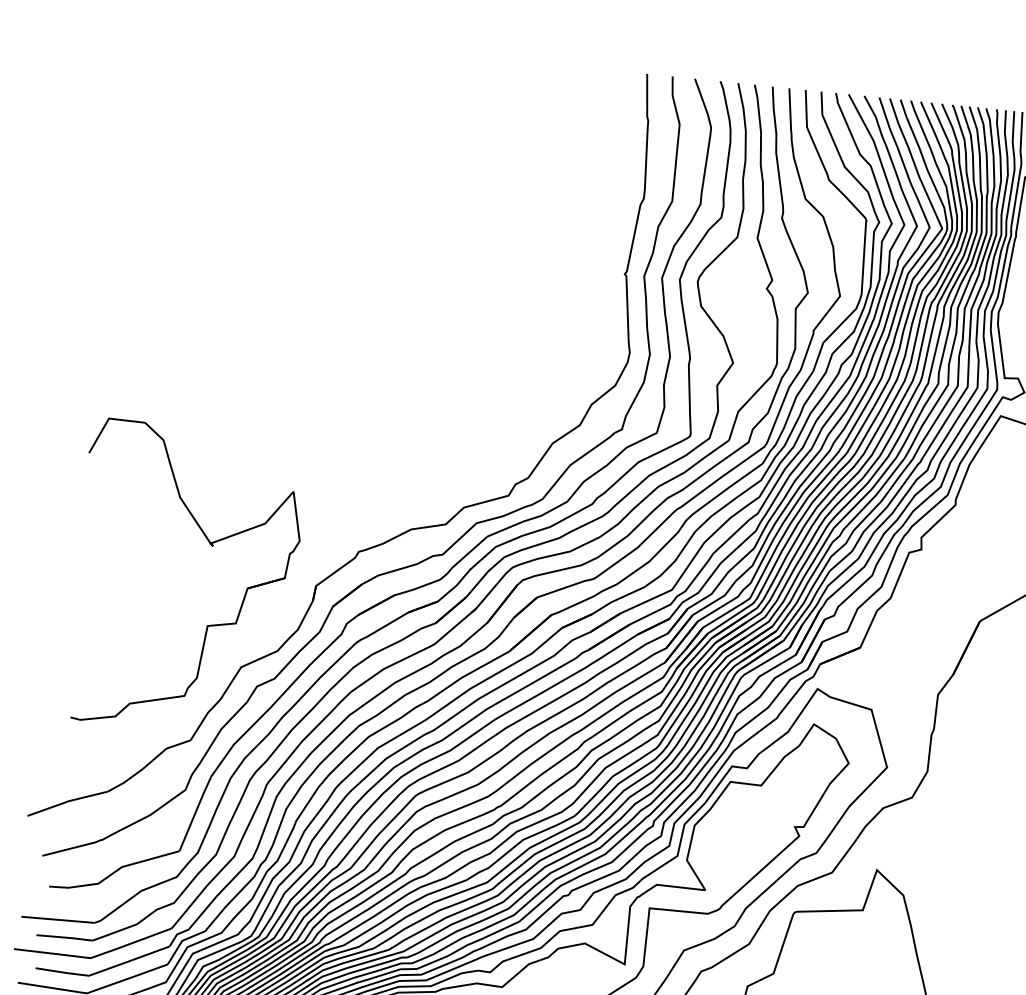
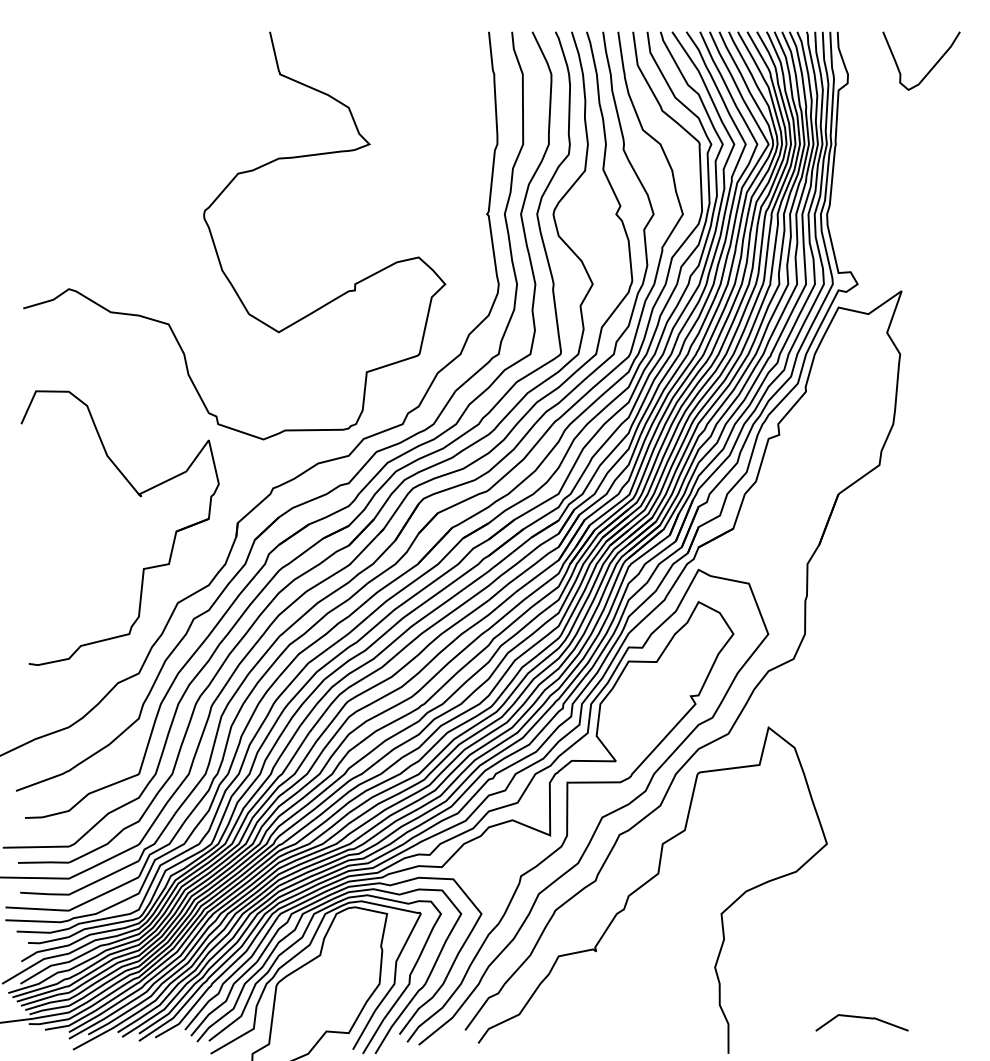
curve: (321, 273) -> (214, 241), added

